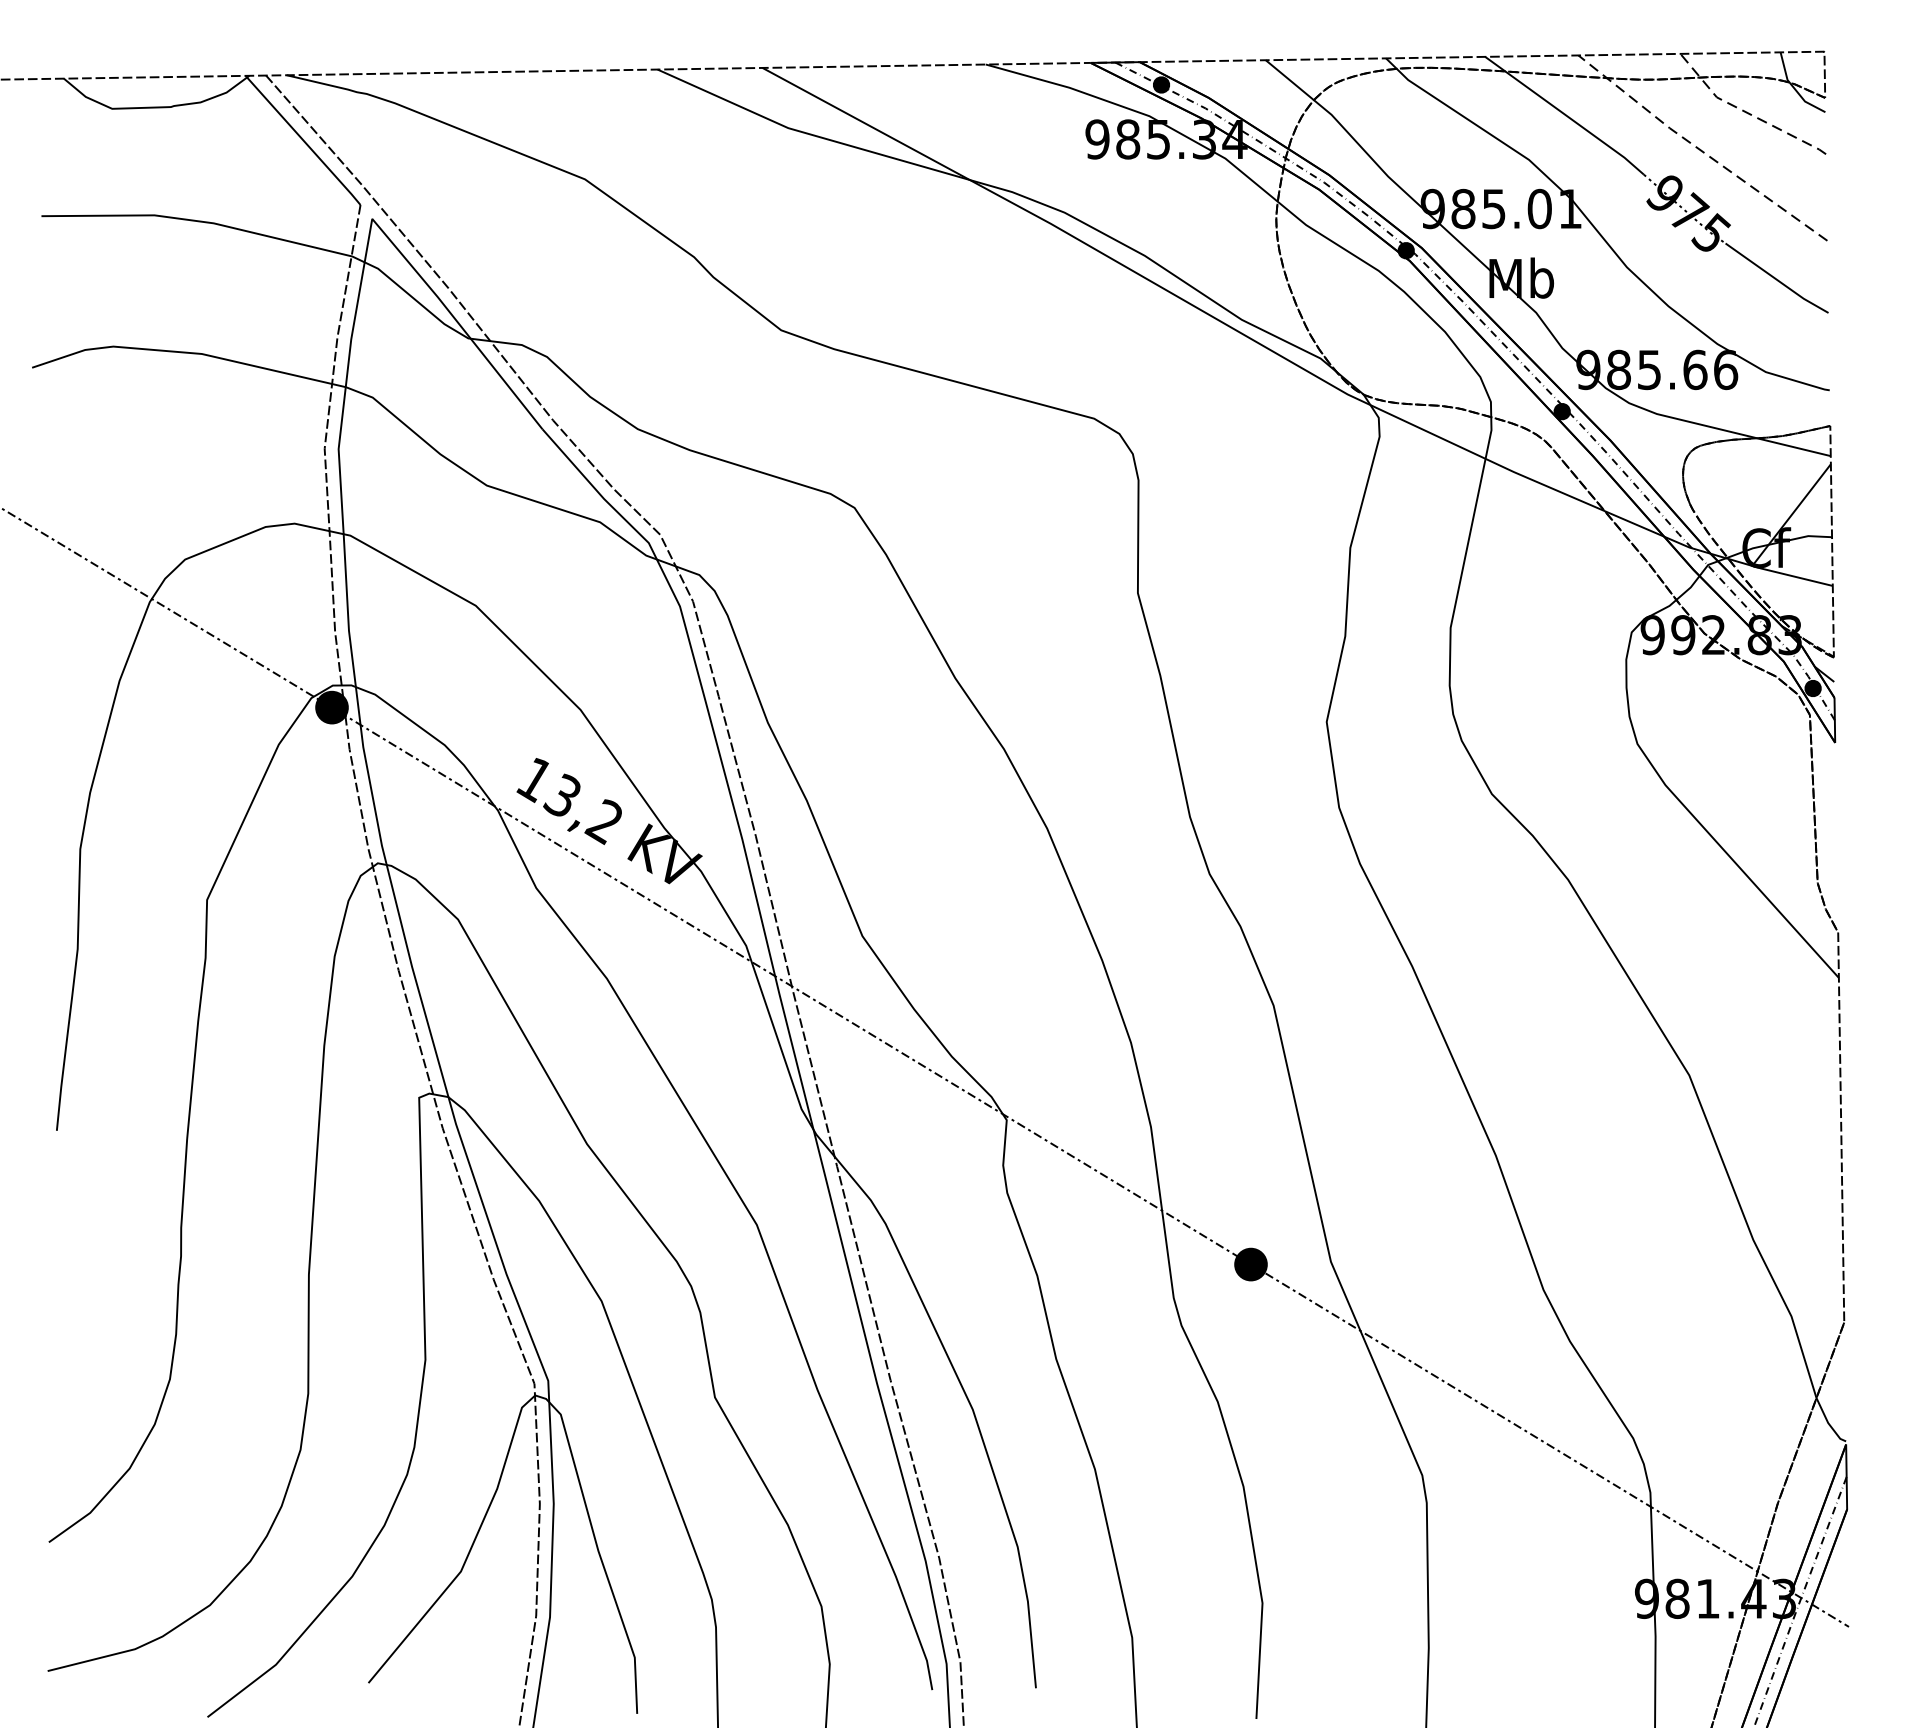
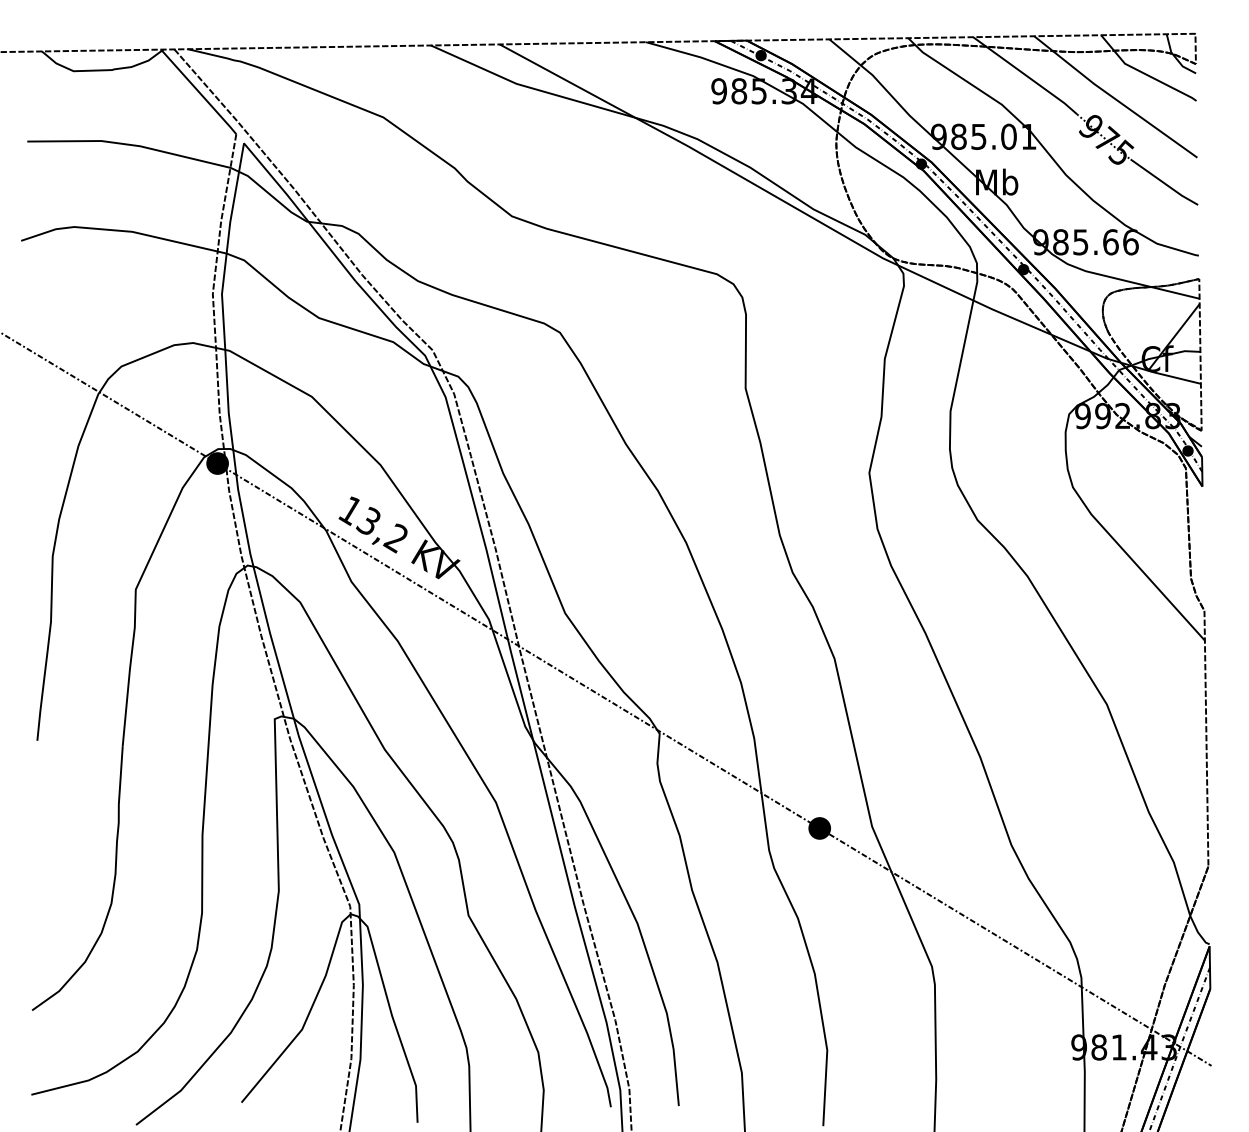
line: (1746, 112) -> (1144, 73), dashed -> solid
line: (1699, 148) -> (1113, 97), dashed -> solid

